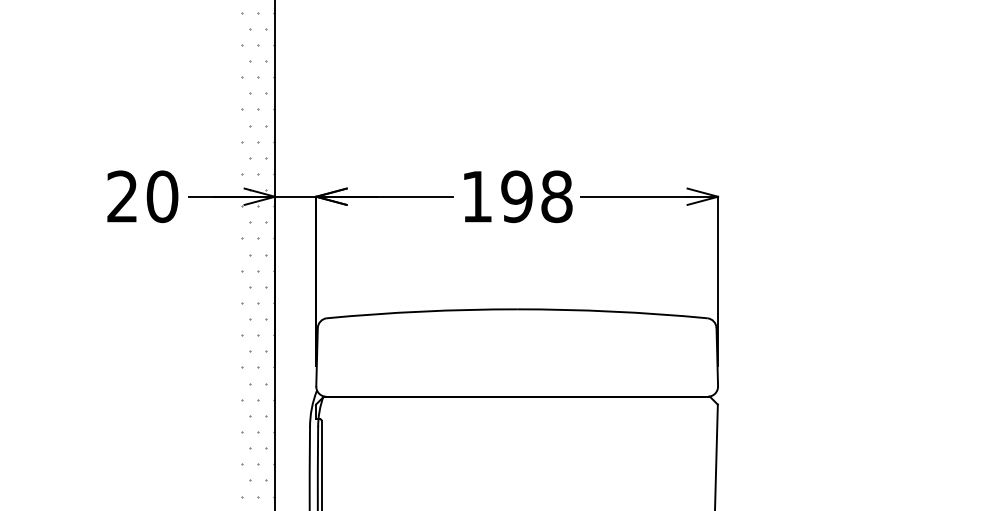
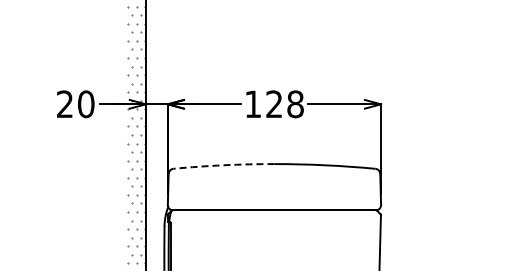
text: (517, 197) -> (274, 104), 198 -> 128
arc: (421, 312) -> (223, 165), solid -> dashed

